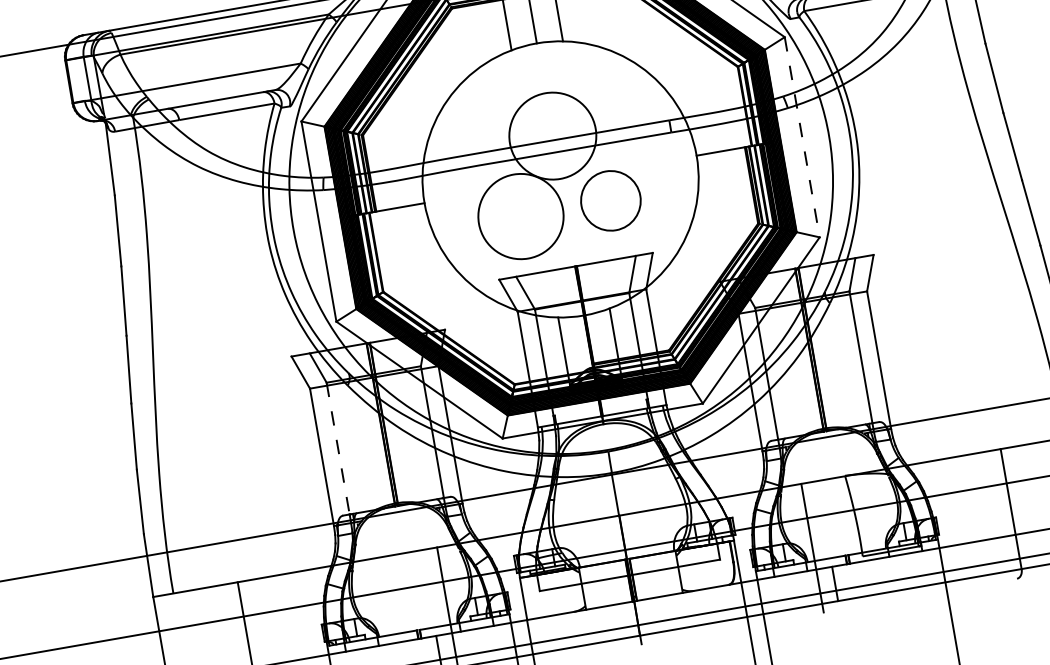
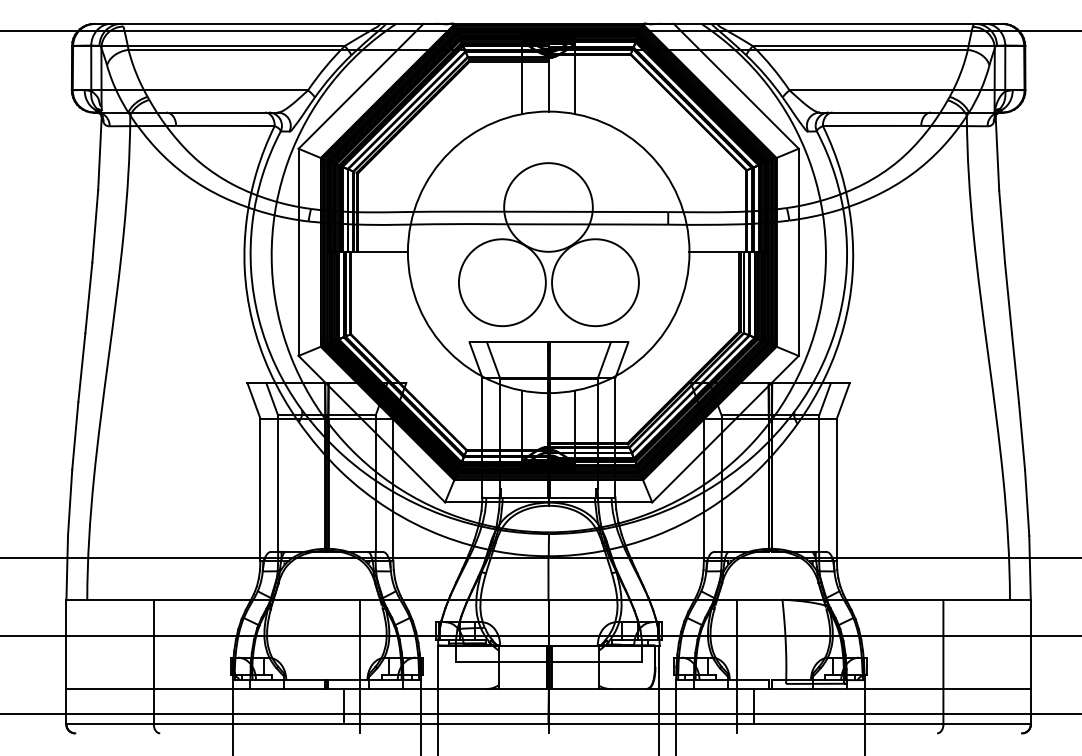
line: (802, 137) -> (798, 252), dashed -> solid
circle: (610, 200) -> (595, 282), size x1.43
line: (338, 449) -> (278, 484), dashed -> solid

